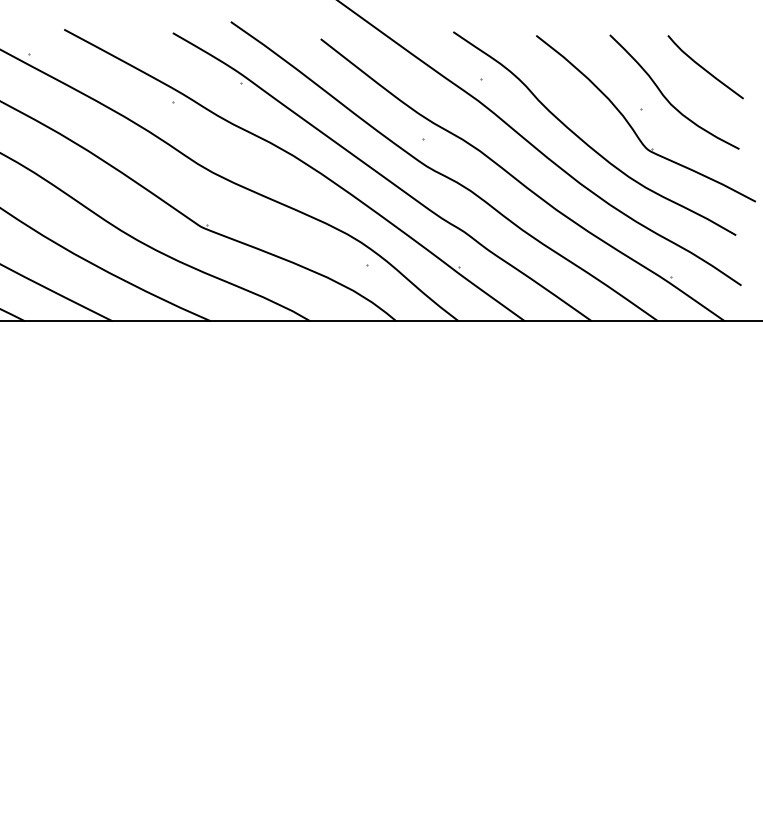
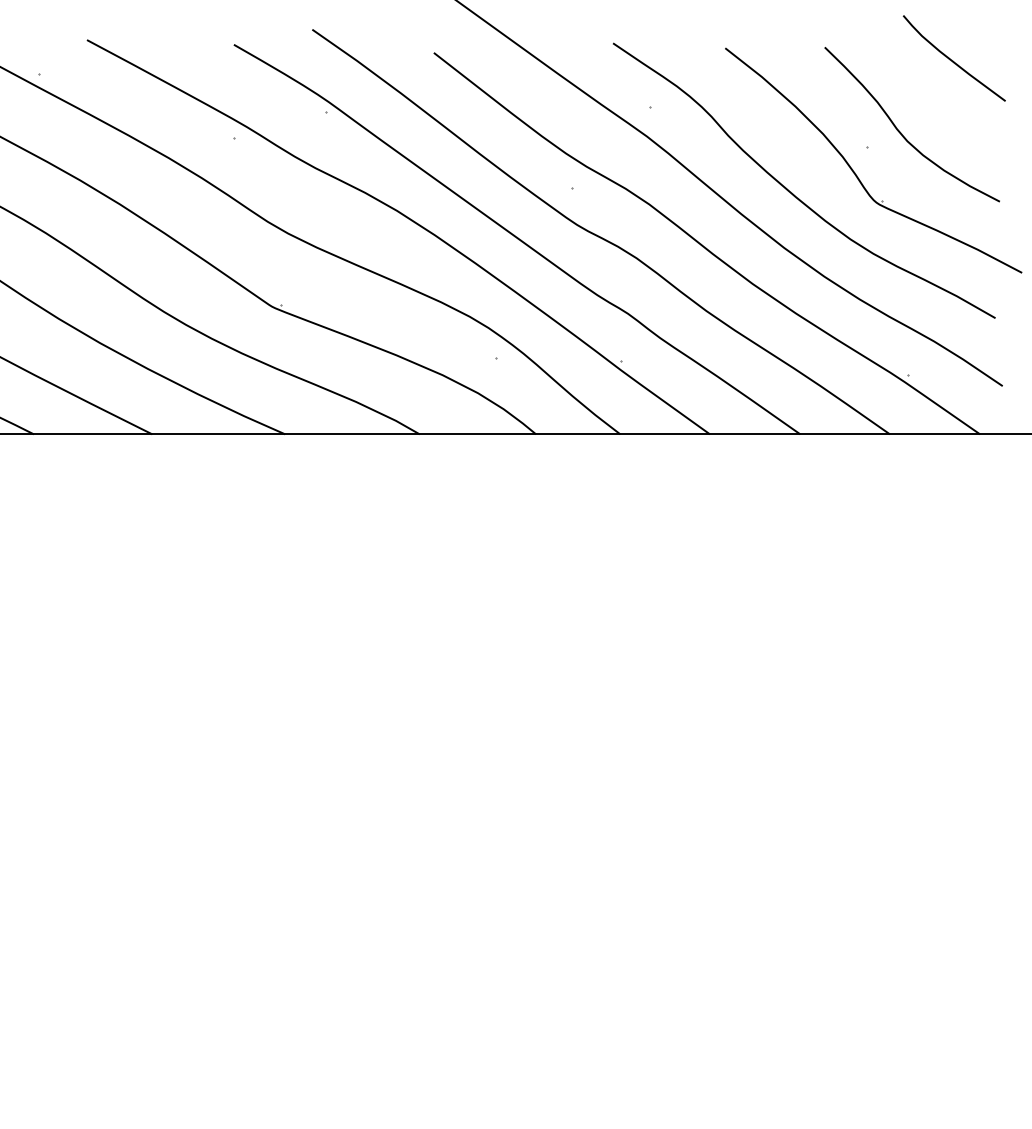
curve: (705, 68) -> (954, 60), moved

